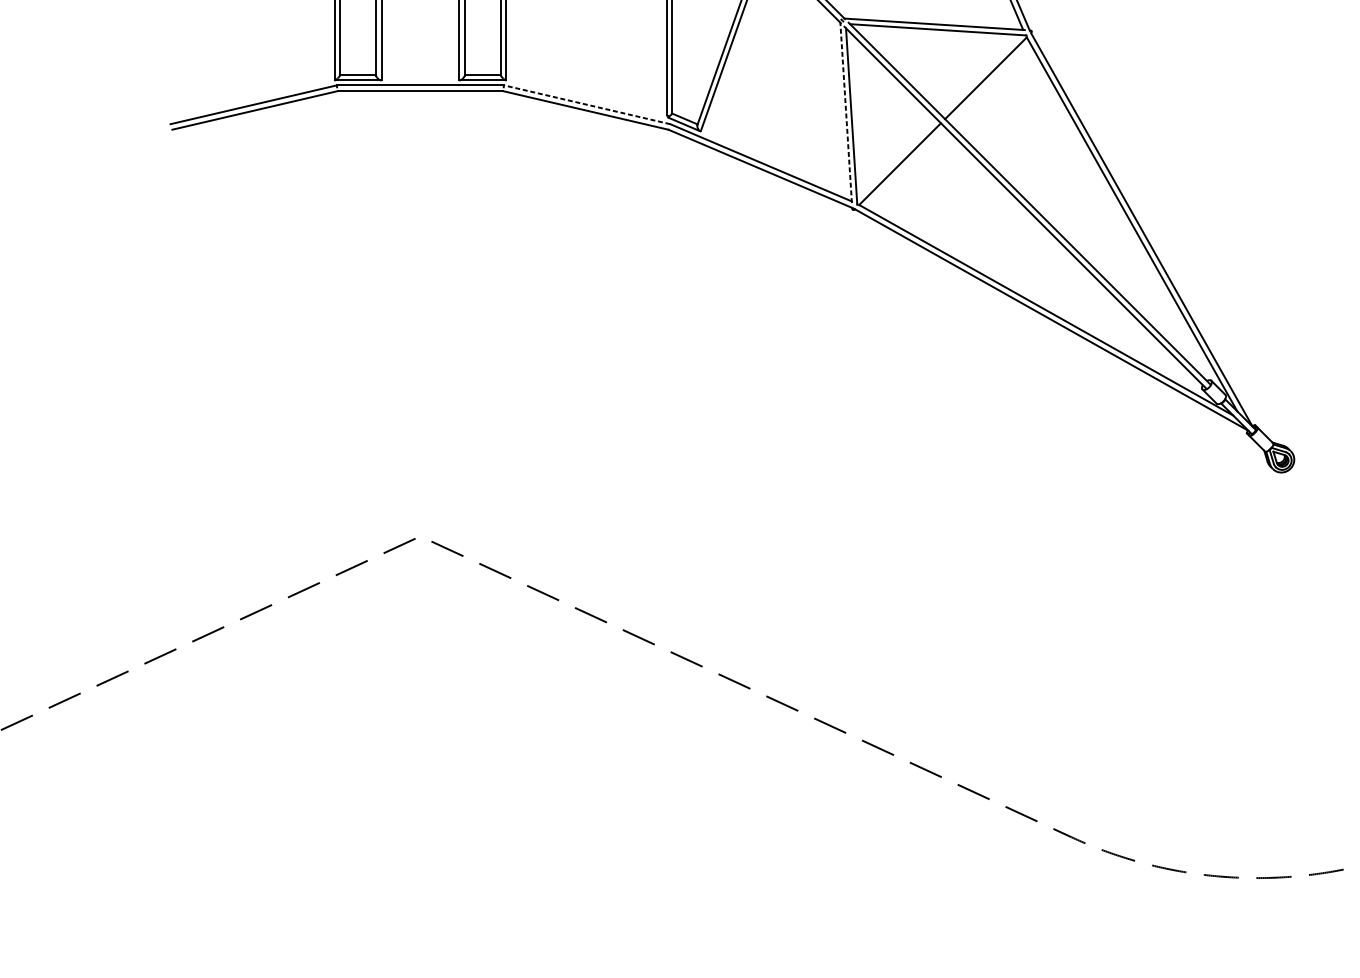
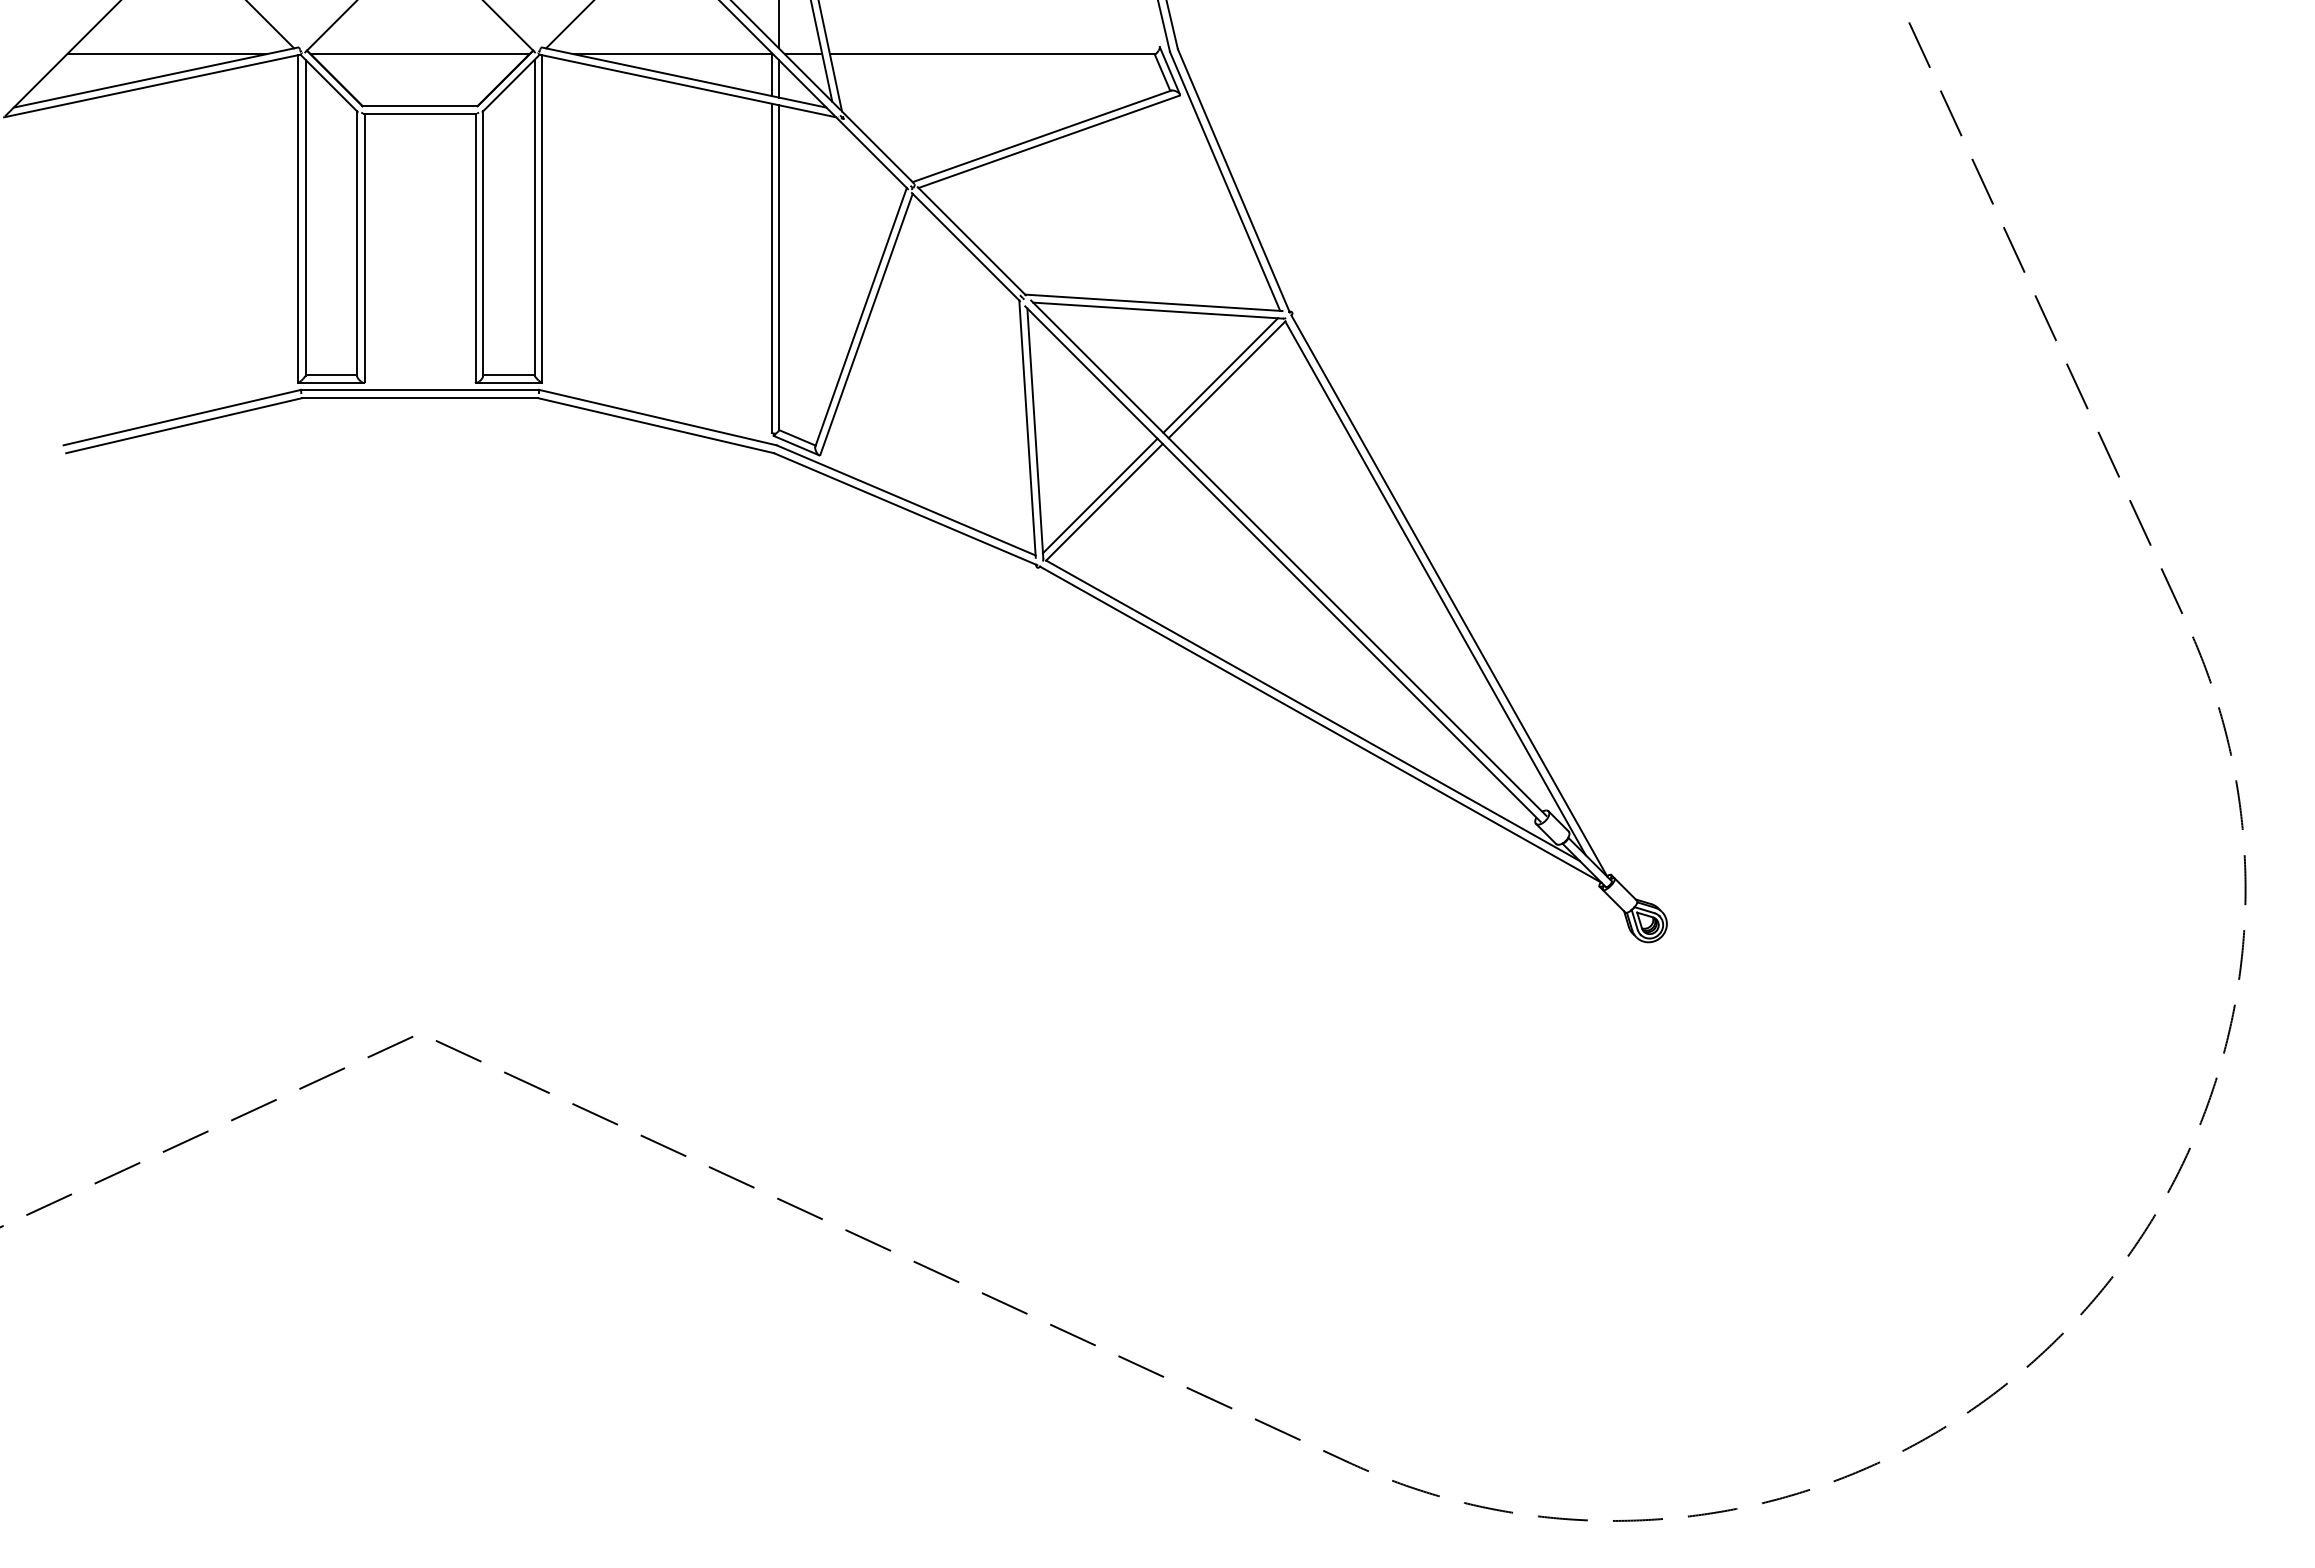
line: (981, 75) -> (1220, 375), added
line: (586, 104) -> (657, 417), dashed -> solid
line: (846, 113) -> (1027, 429), dashed -> solid
line: (896, 159) -> (1099, 495), added

